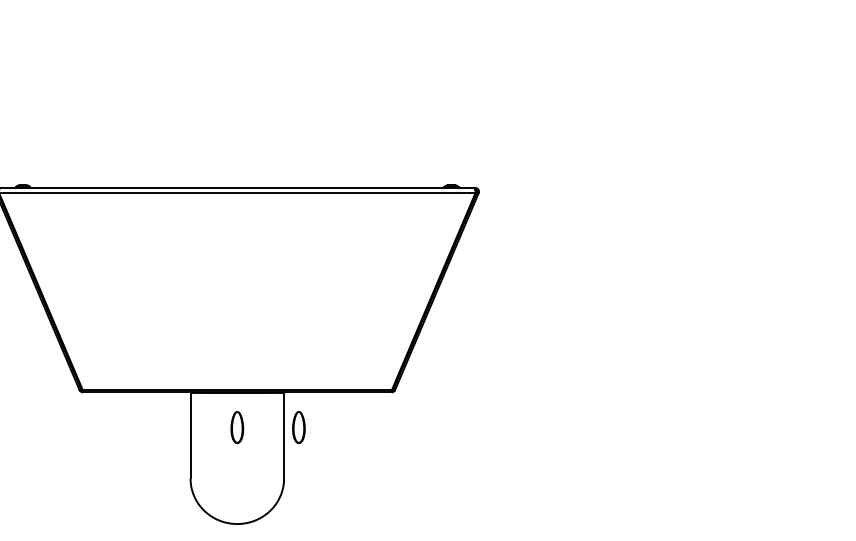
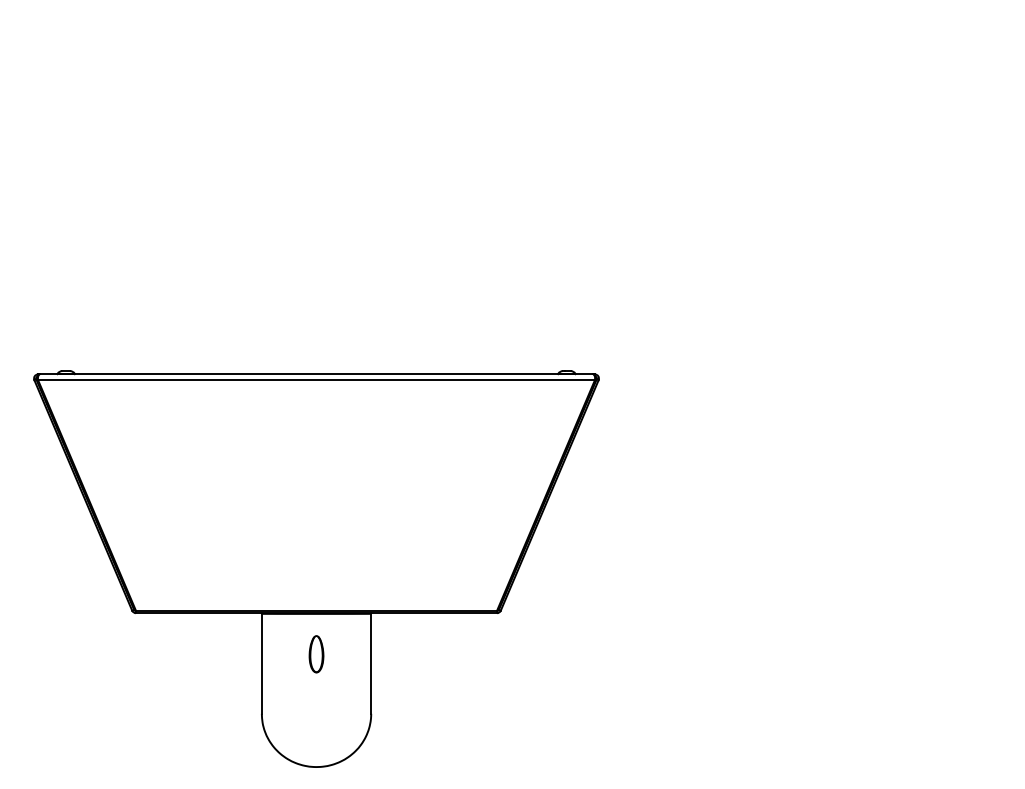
part: (298, 427) -> (388, 654), removed

